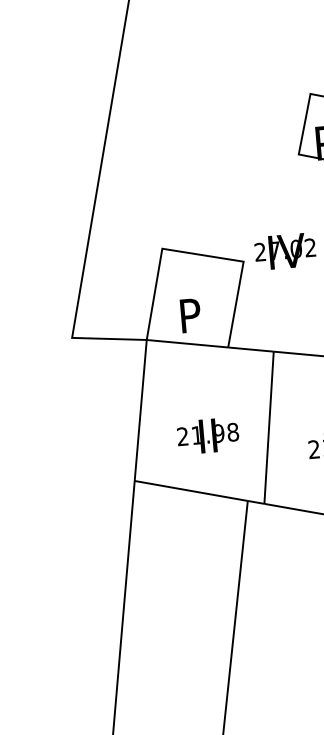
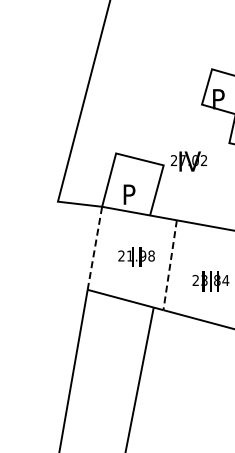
line: (139, 409) -> (94, 247), solid -> dashed
line: (269, 428) -> (170, 265), solid -> dashed
text: (207, 435) -> (136, 256), moved

